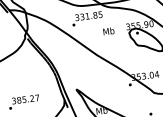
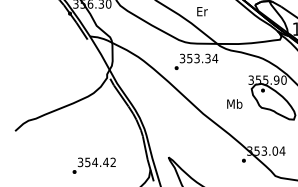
text: (91, 15) -> (202, 58), 331.85 -> 353.34
text: (108, 30) -> (234, 103), moved
text: (28, 99) -> (100, 162), 385.27 -> 354.42

